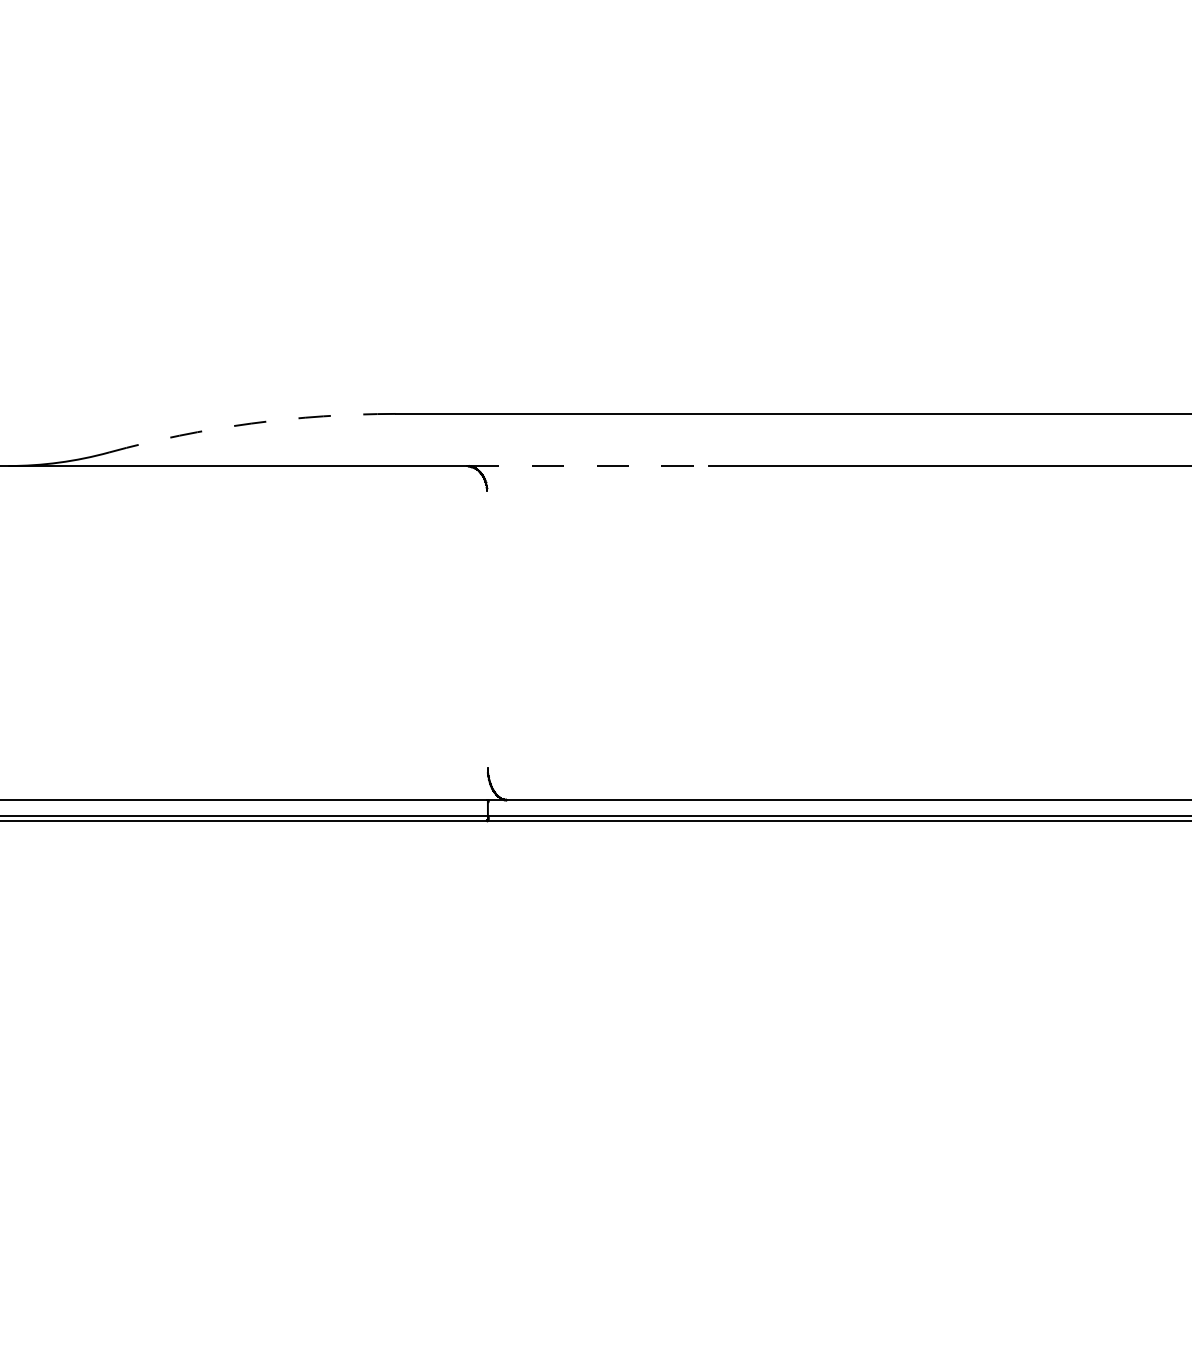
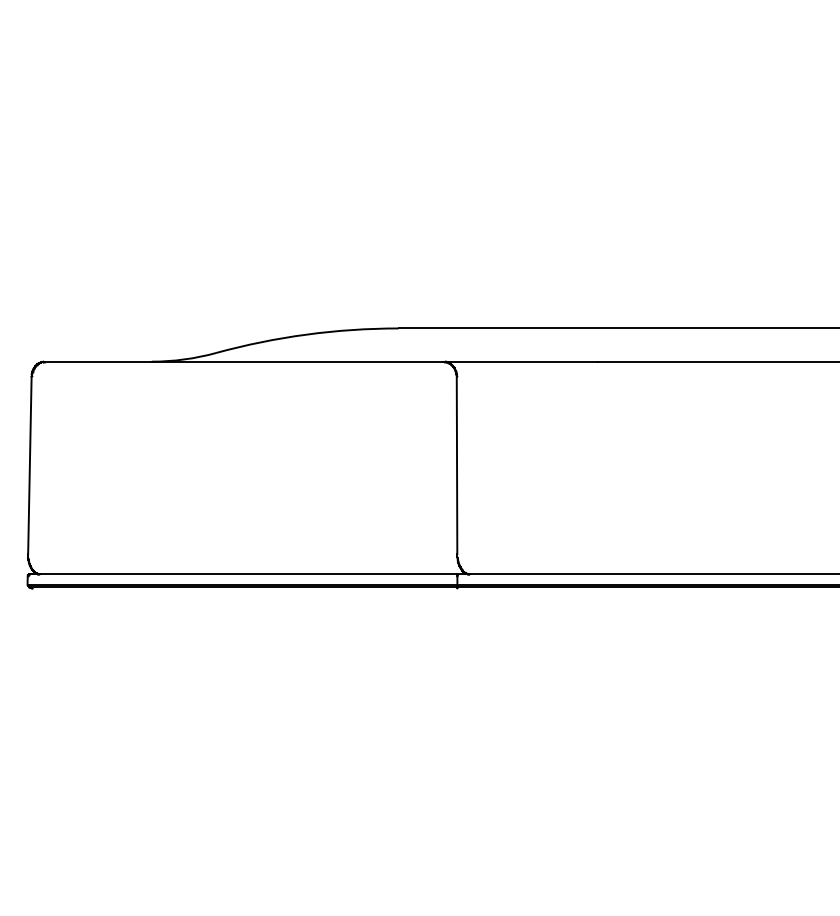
arc: (251, 423) -> (306, 334), dashed -> solid
line: (588, 465) -> (521, 361), dashed -> solid
line: (486, 629) -> (456, 465), added

